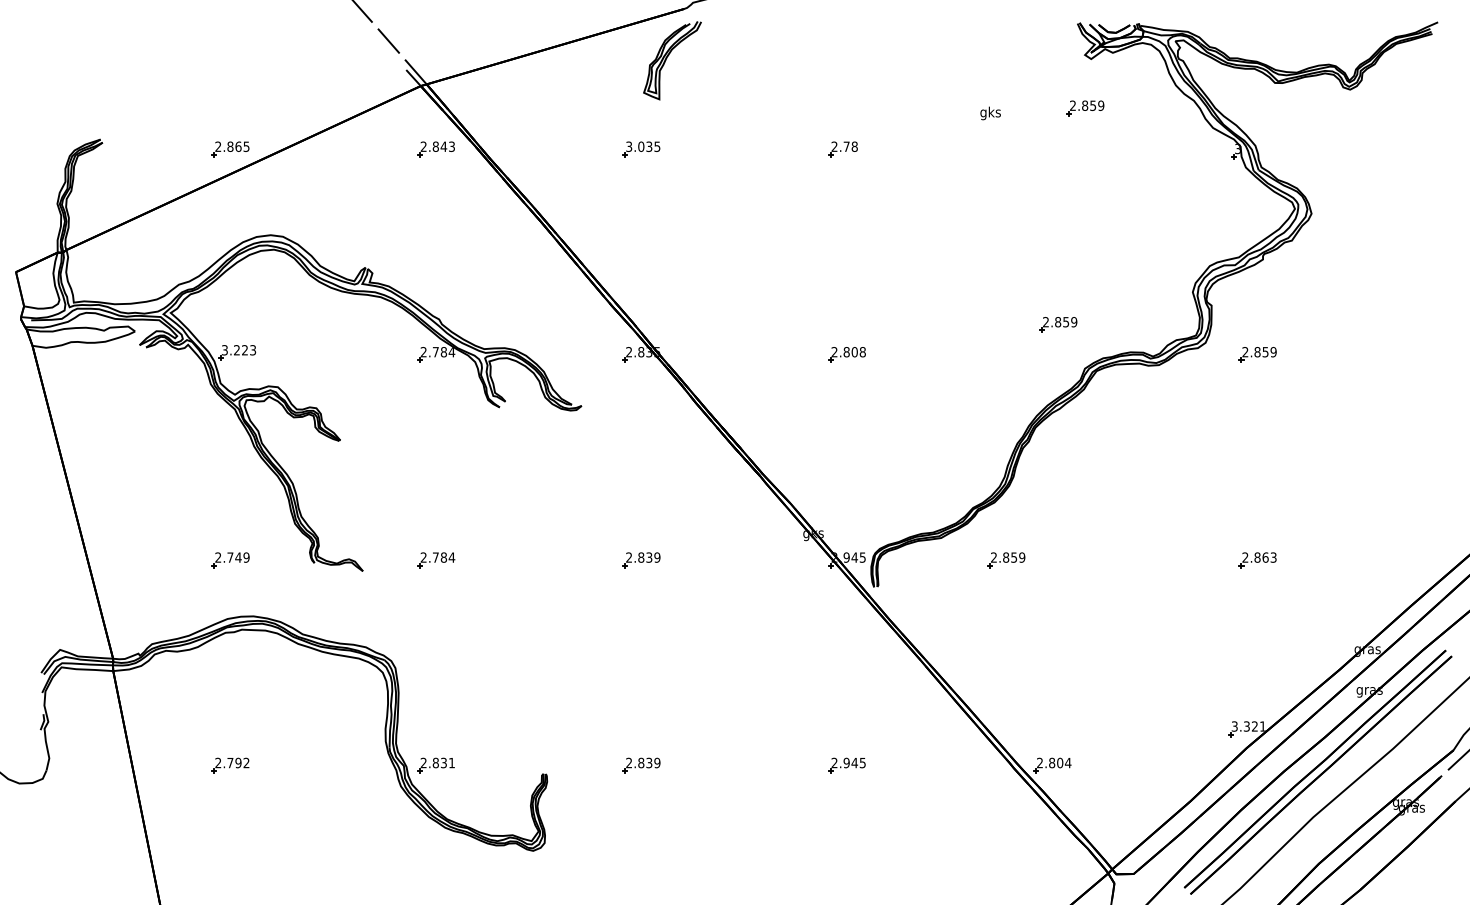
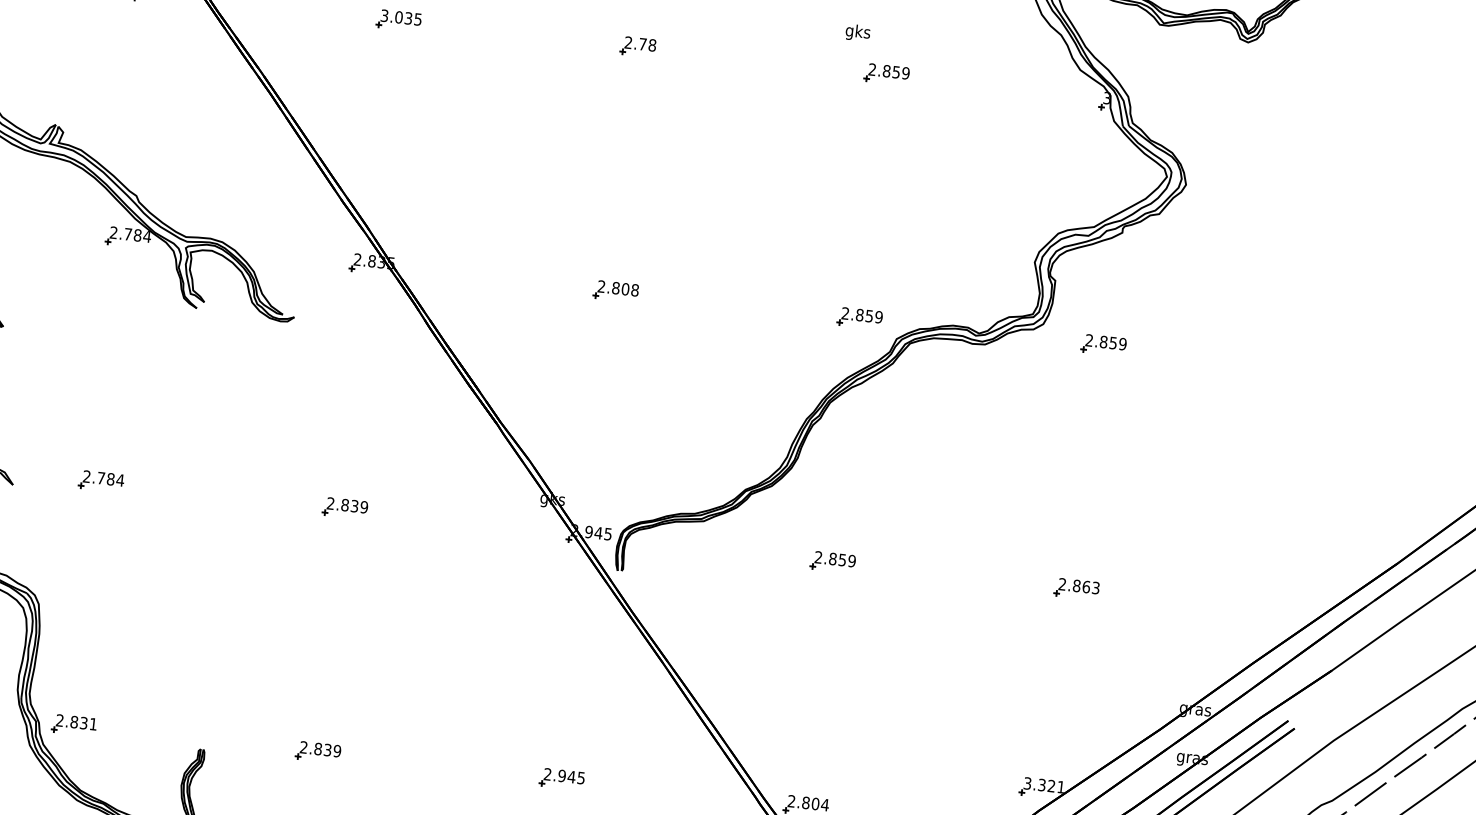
part: (1085, 108) -> (886, 74), moved
text: (990, 113) -> (857, 32), moved
part: (1058, 324) -> (860, 317), moved
part: (1006, 560) -> (833, 562), moved

